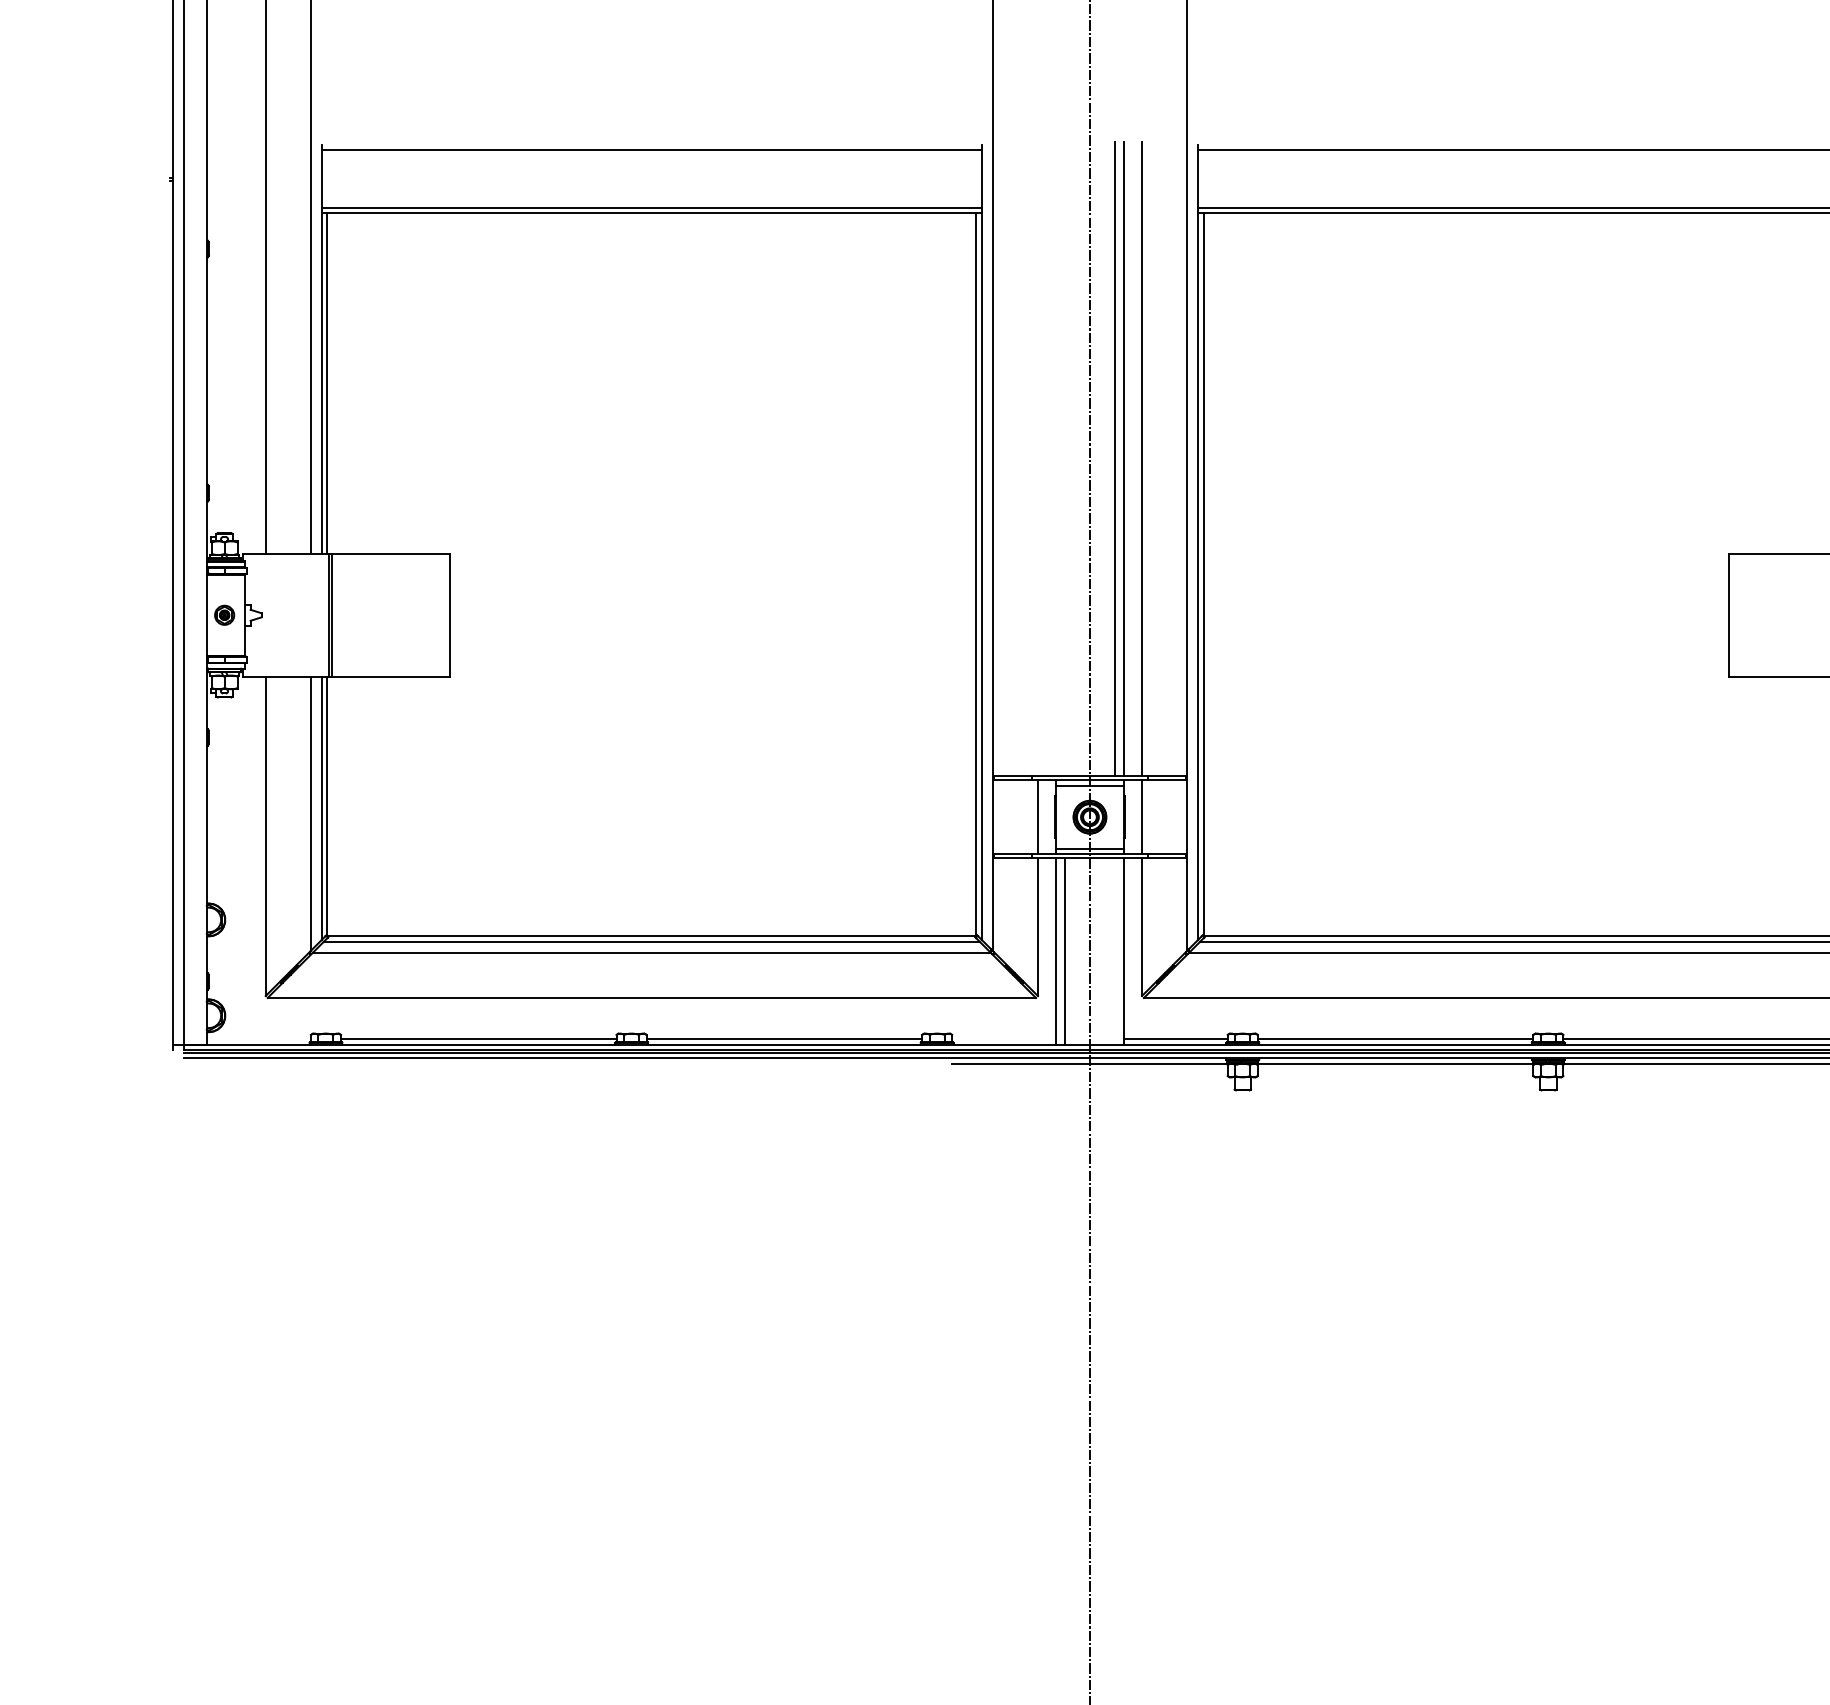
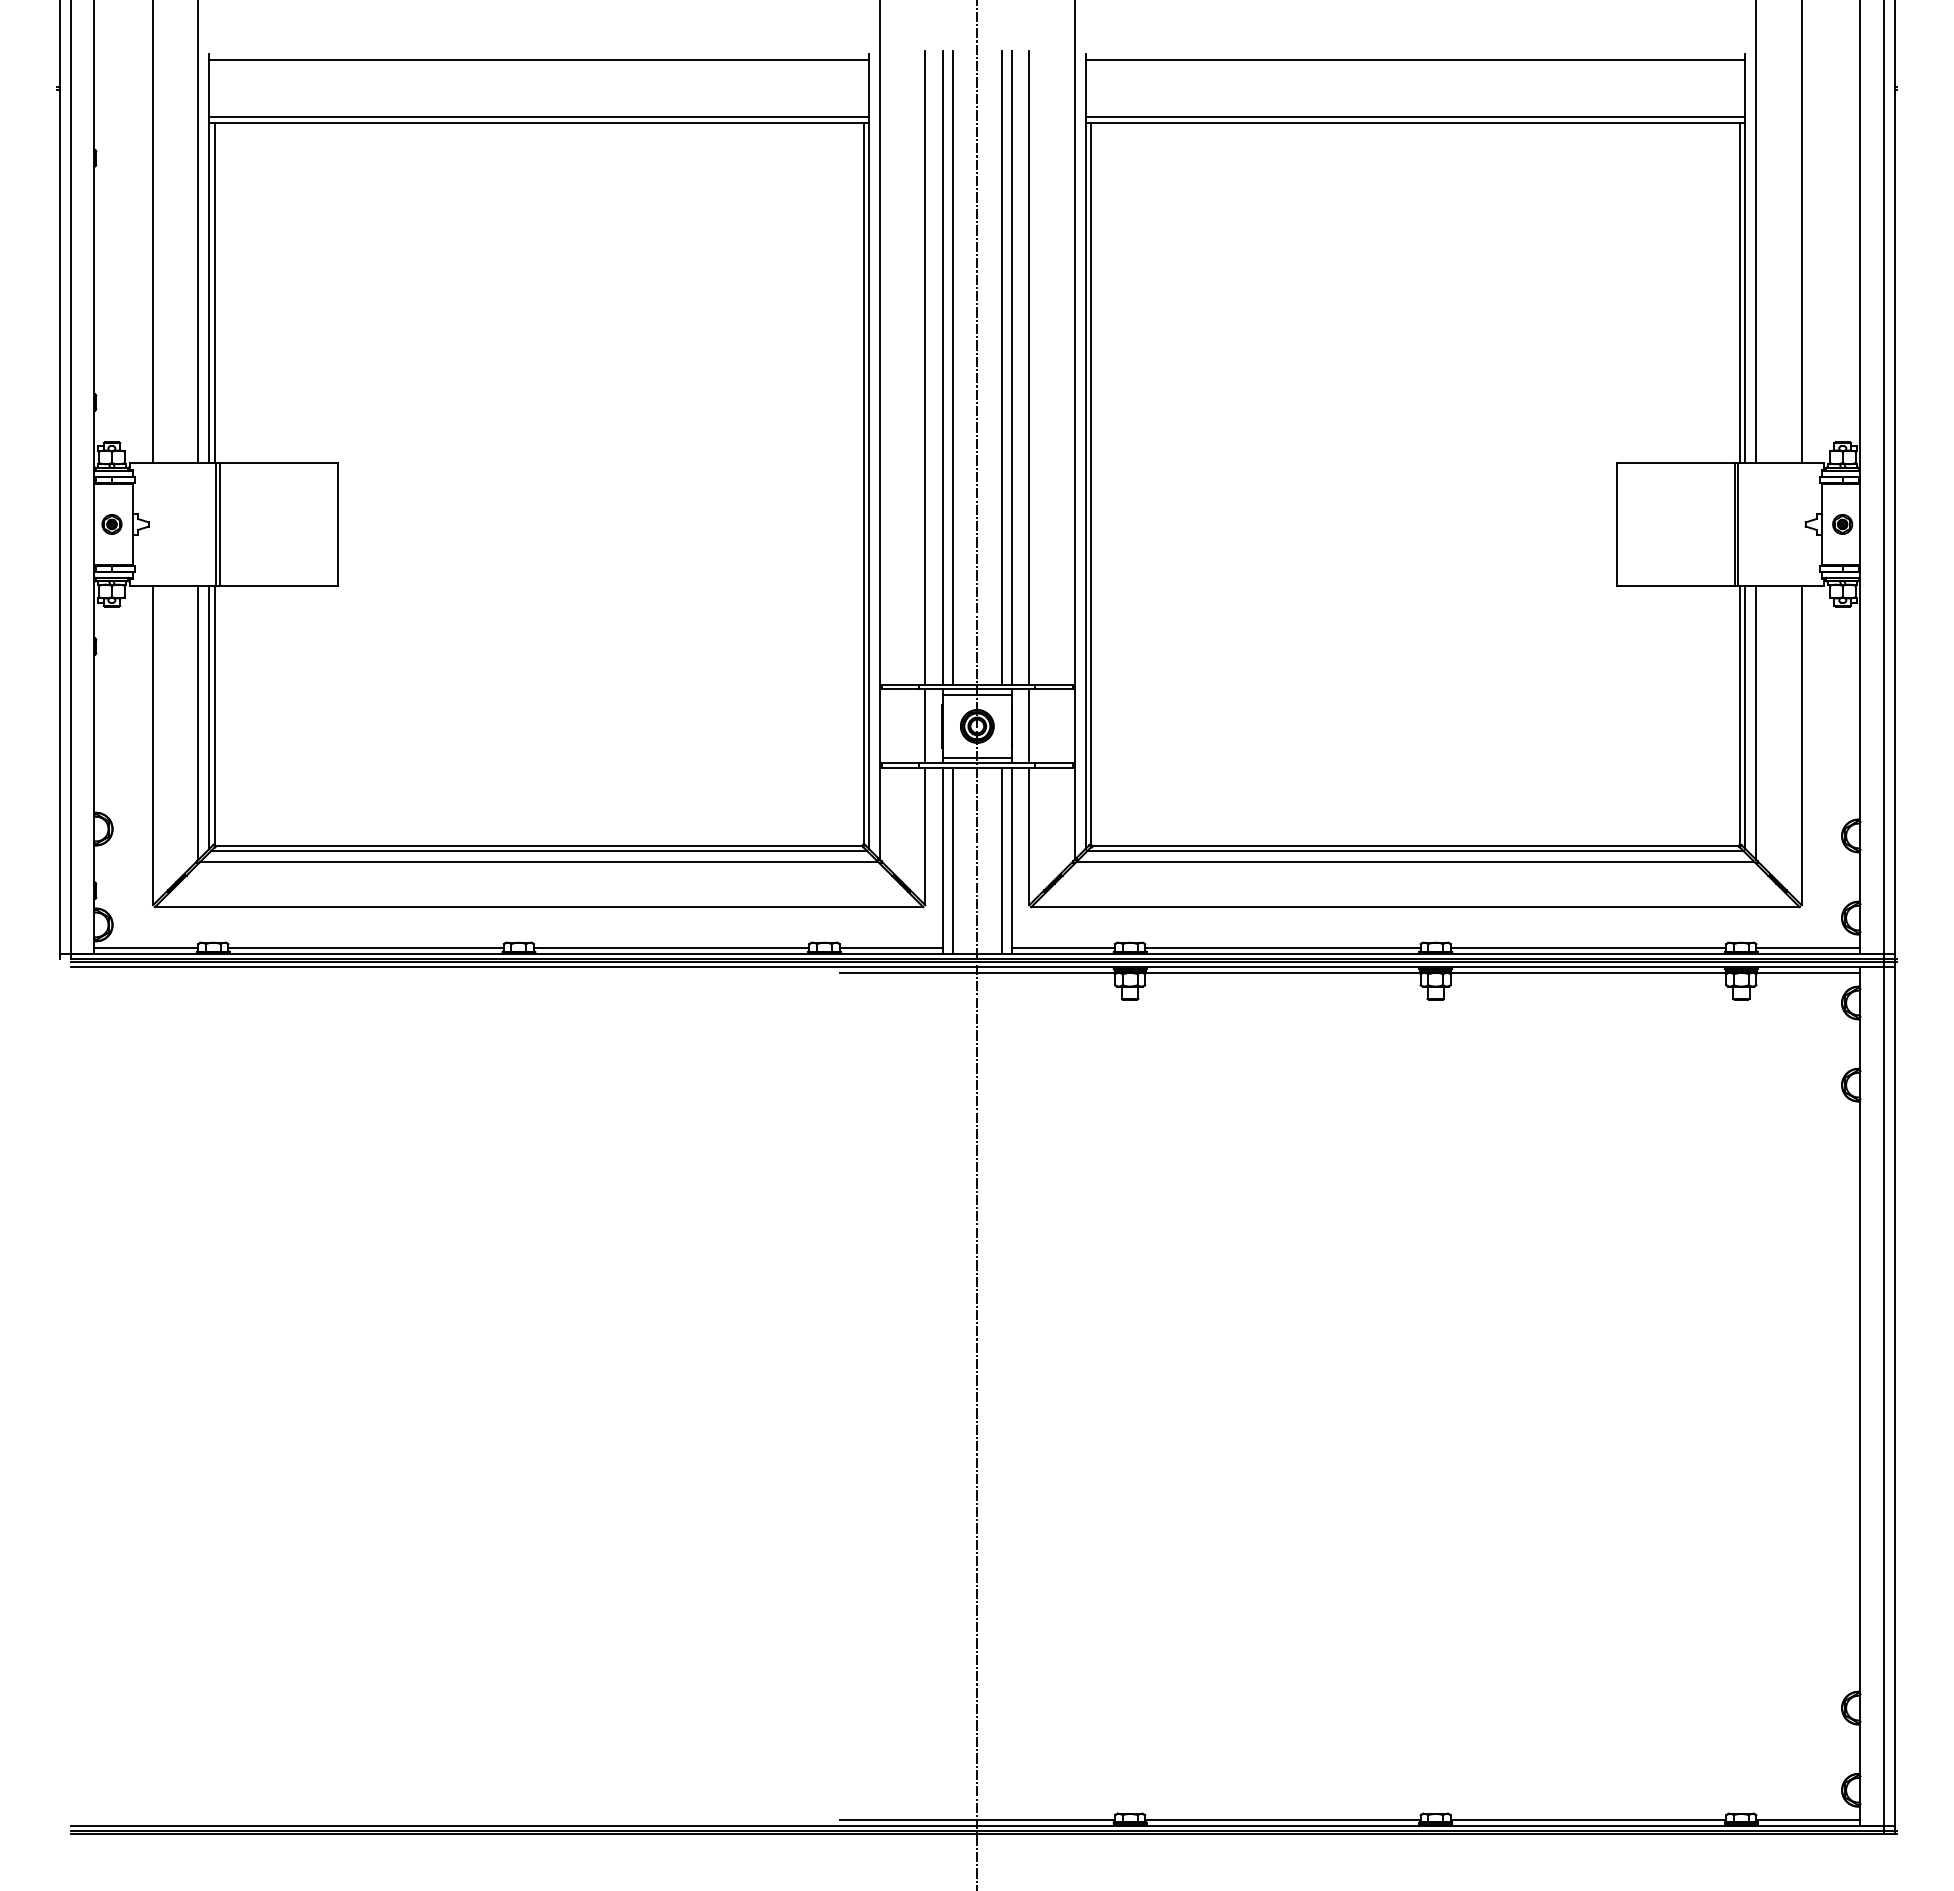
line: (1038, 459) -> (925, 368), added
line: (1056, 459) -> (943, 368), added
line: (1065, 459) -> (952, 368), added
line: (1114, 951) -> (1001, 860), added
line: (259, 1039) -> (146, 948), added
line: (1004, 1039) -> (891, 948), added

